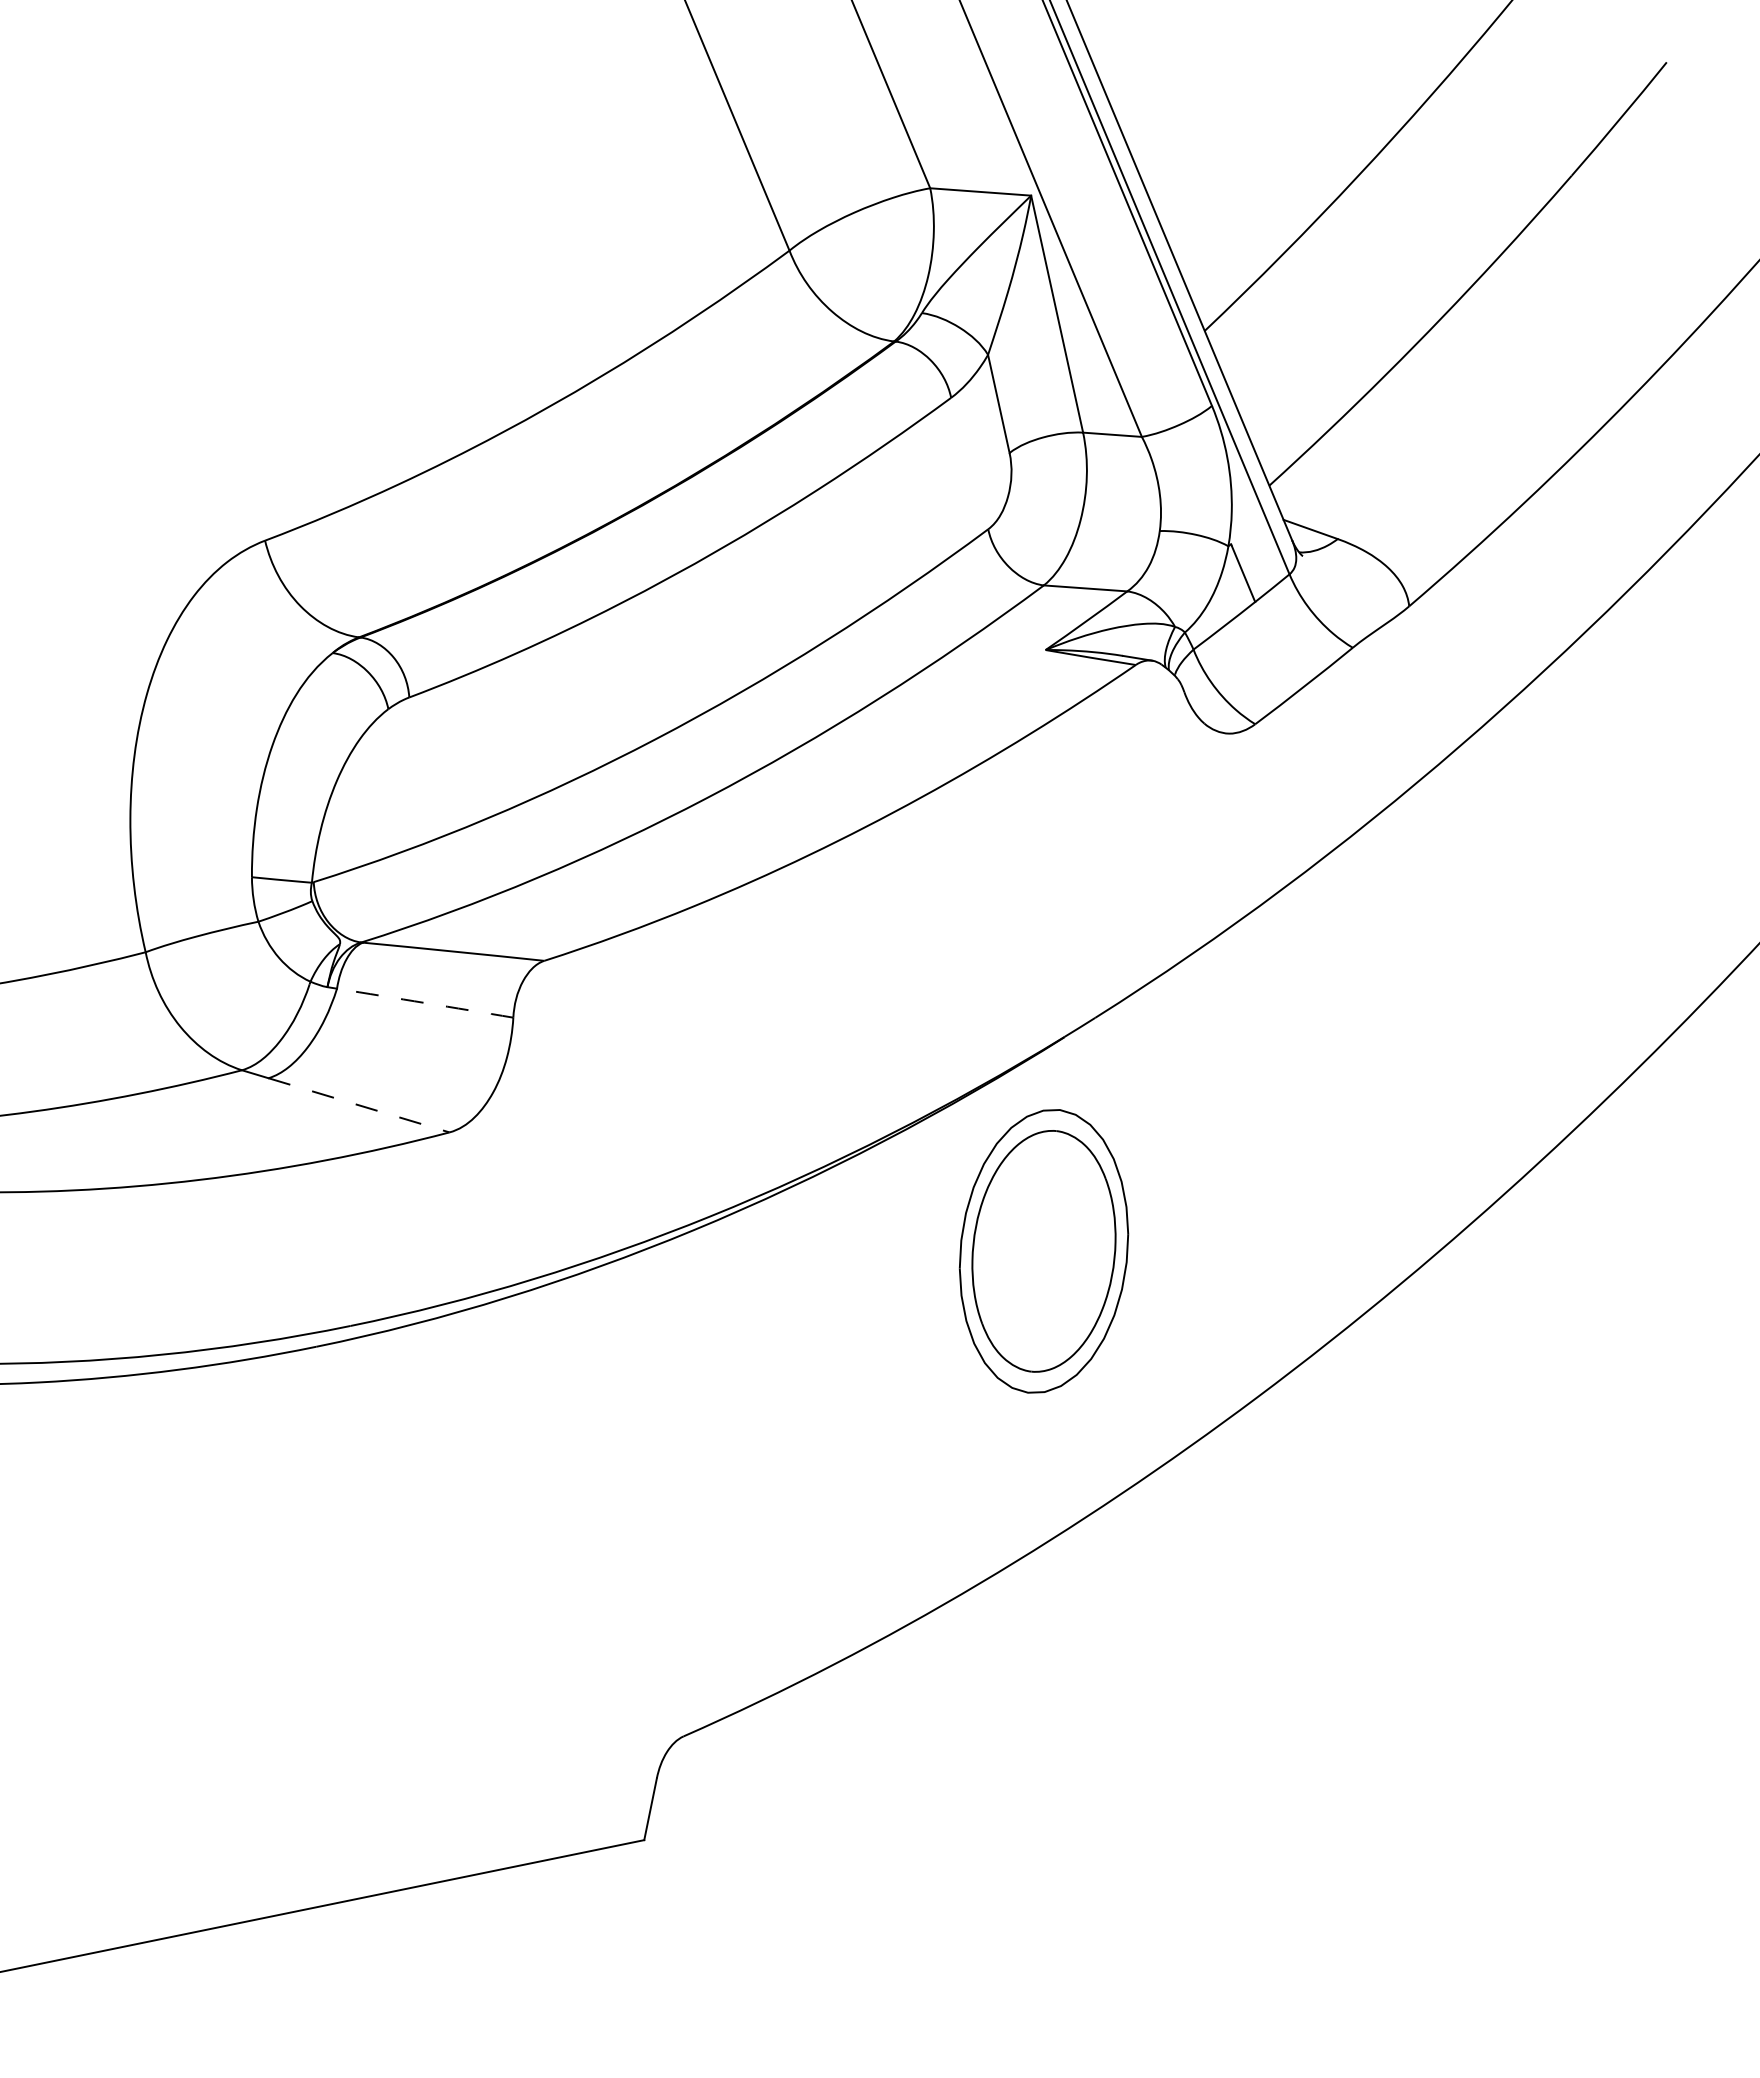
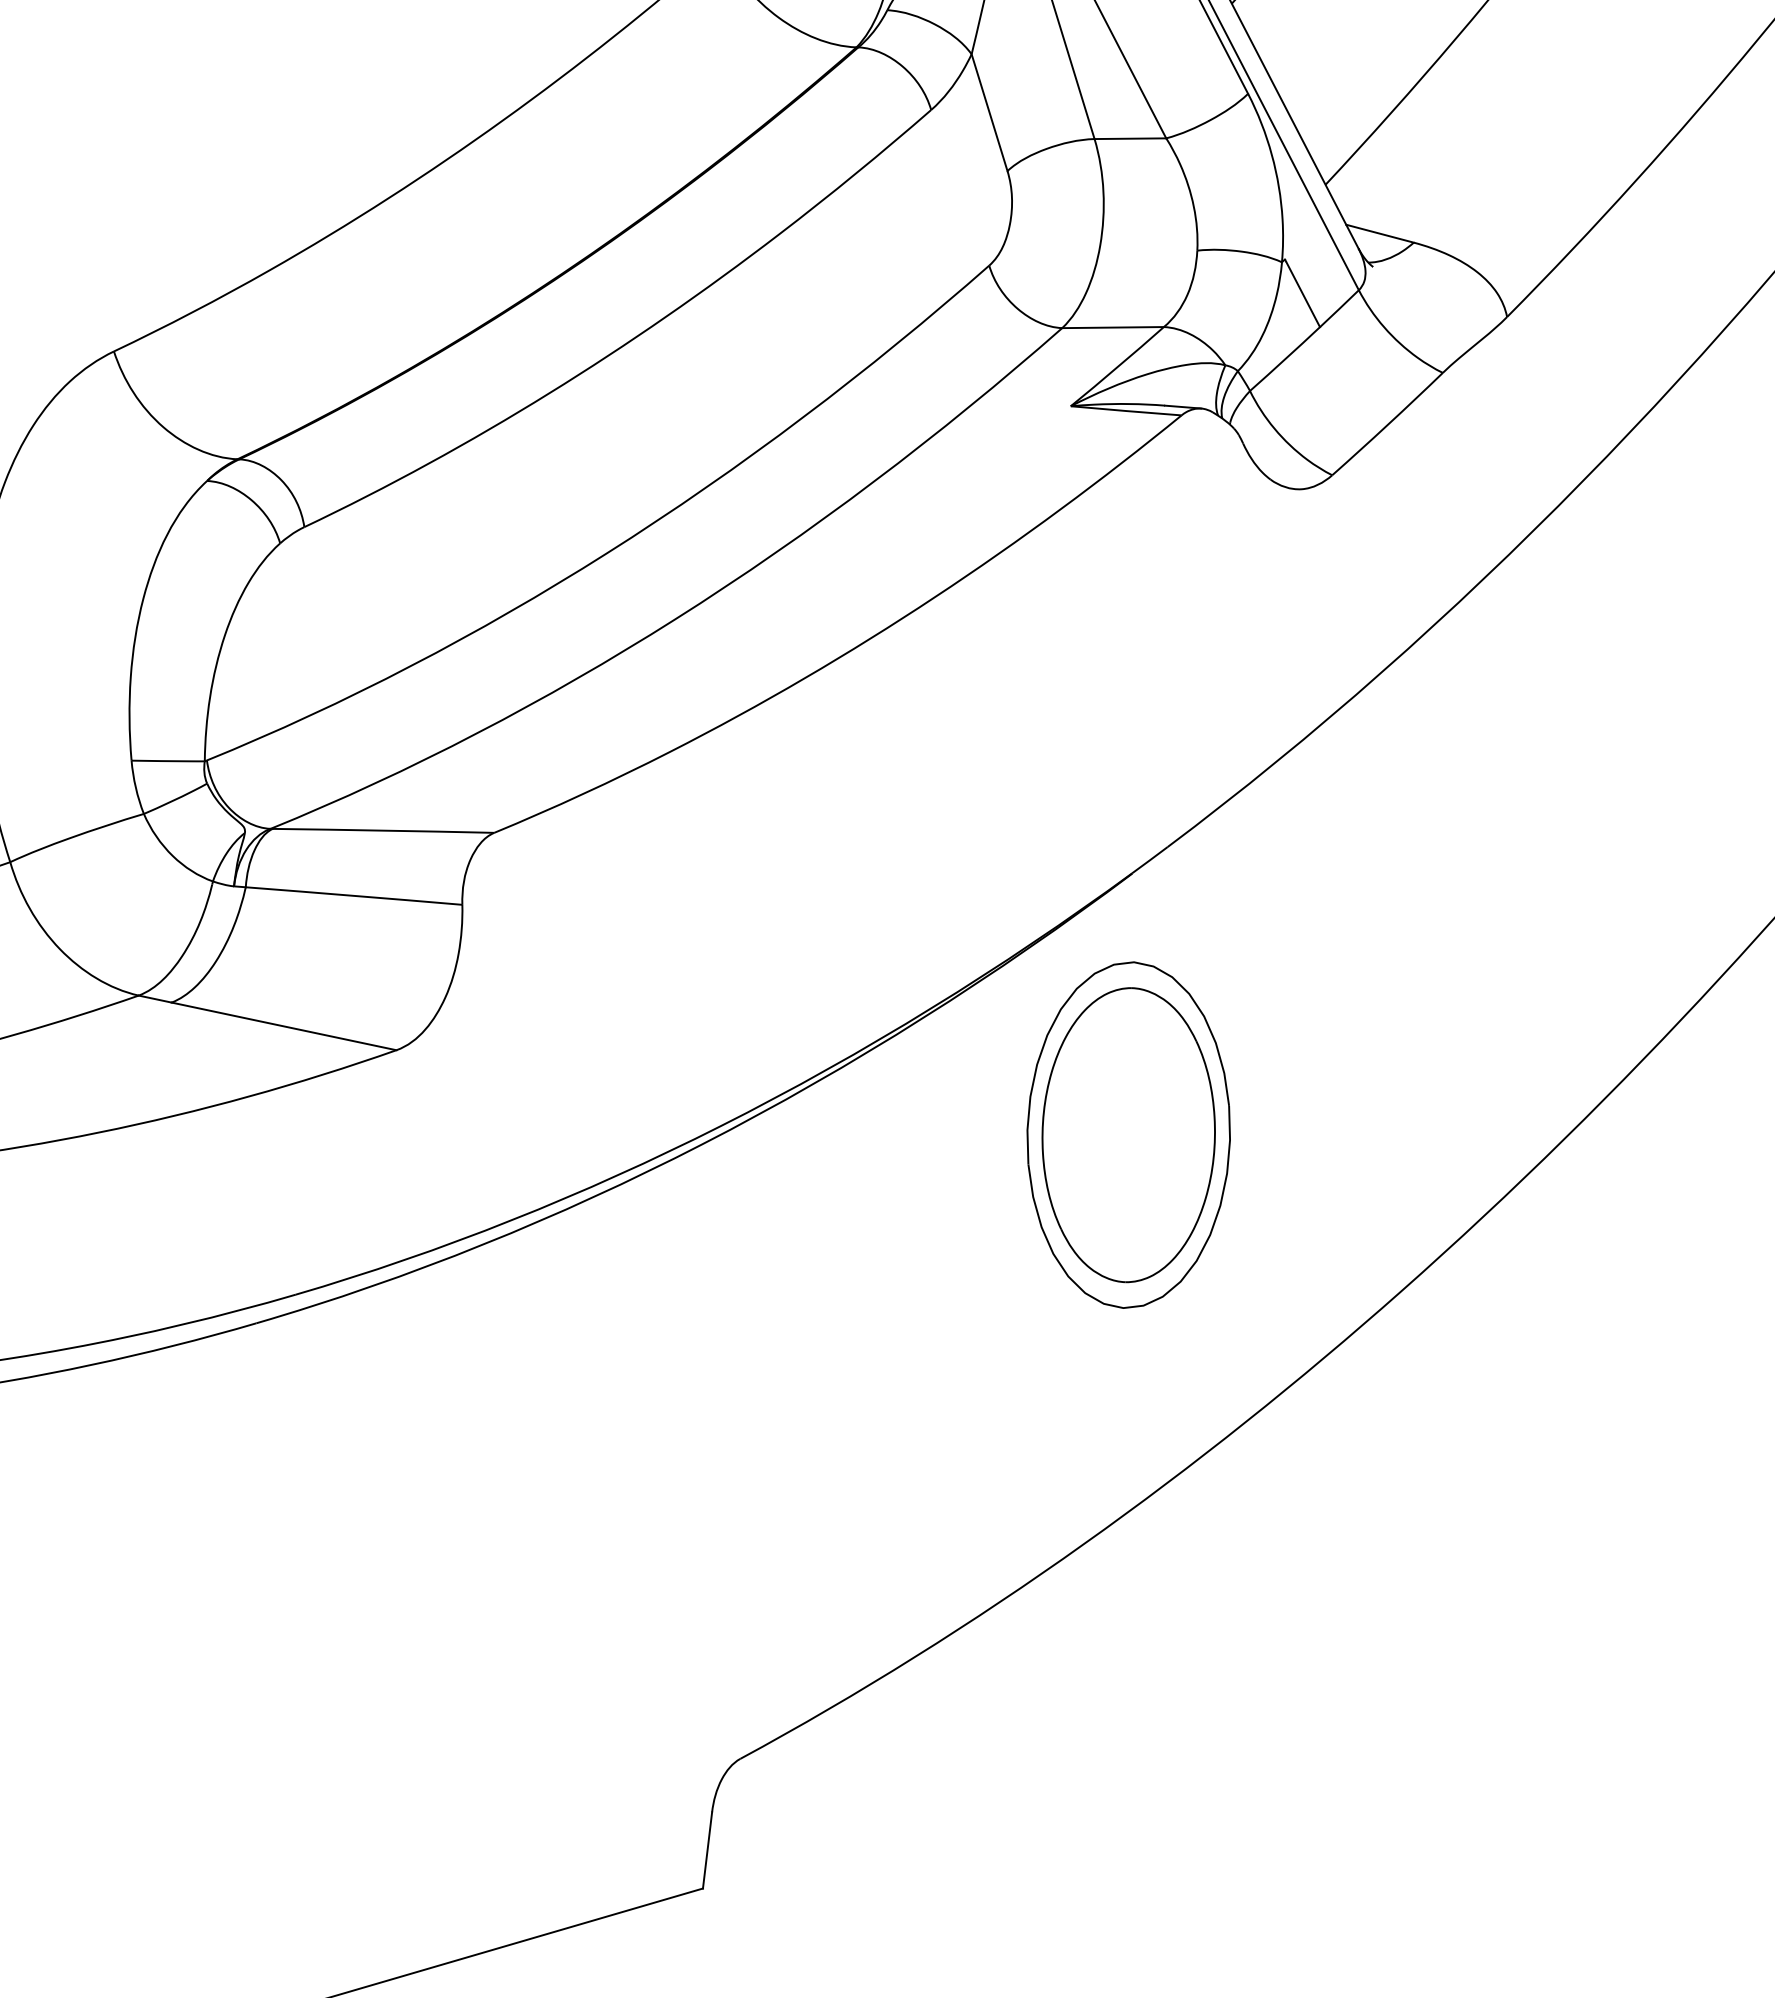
arc: (425, 1003) -> (354, 896), dashed -> solid
line: (359, 1105) -> (284, 1026), dashed -> solid

